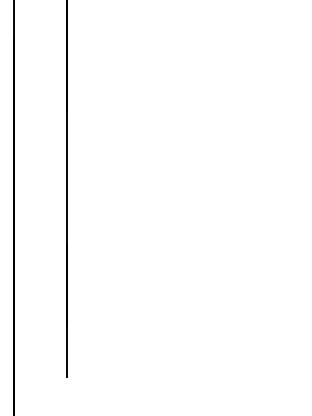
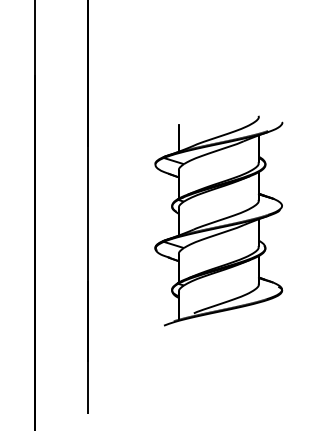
part: (197, 184) -> (218, 220), added

